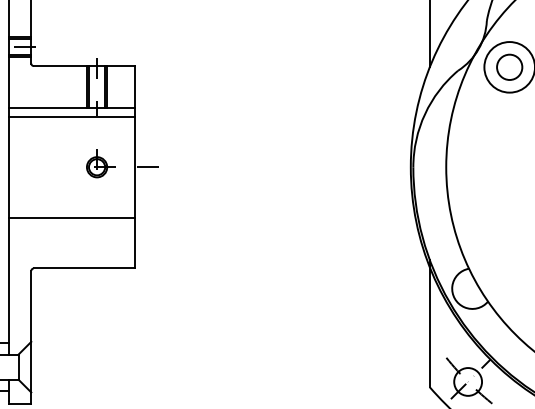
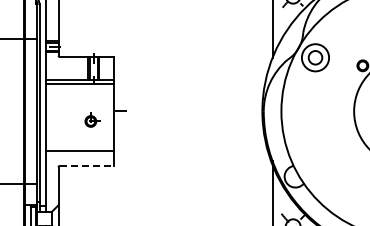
part: (100, 163) -> (92, 119), moved
line: (72, 217) -> (80, 150), moved
line: (85, 267) -> (87, 165), solid -> dashed

